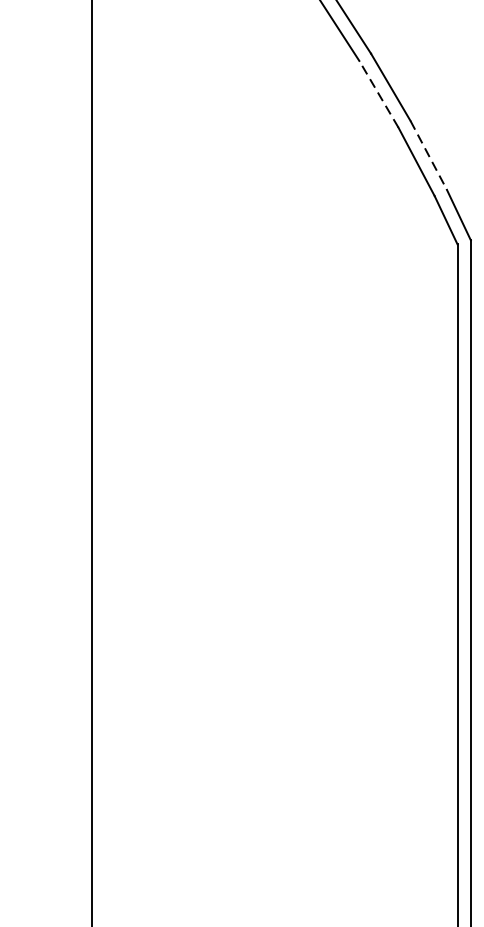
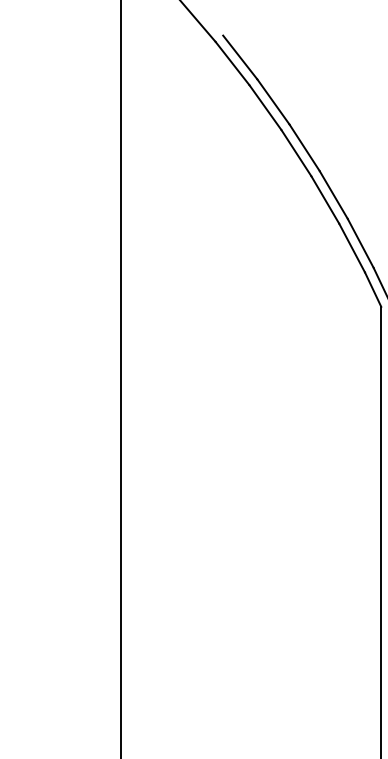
line: (379, 95) -> (325, 200), dashed -> solid
line: (428, 155) -> (360, 243), dashed -> solid

